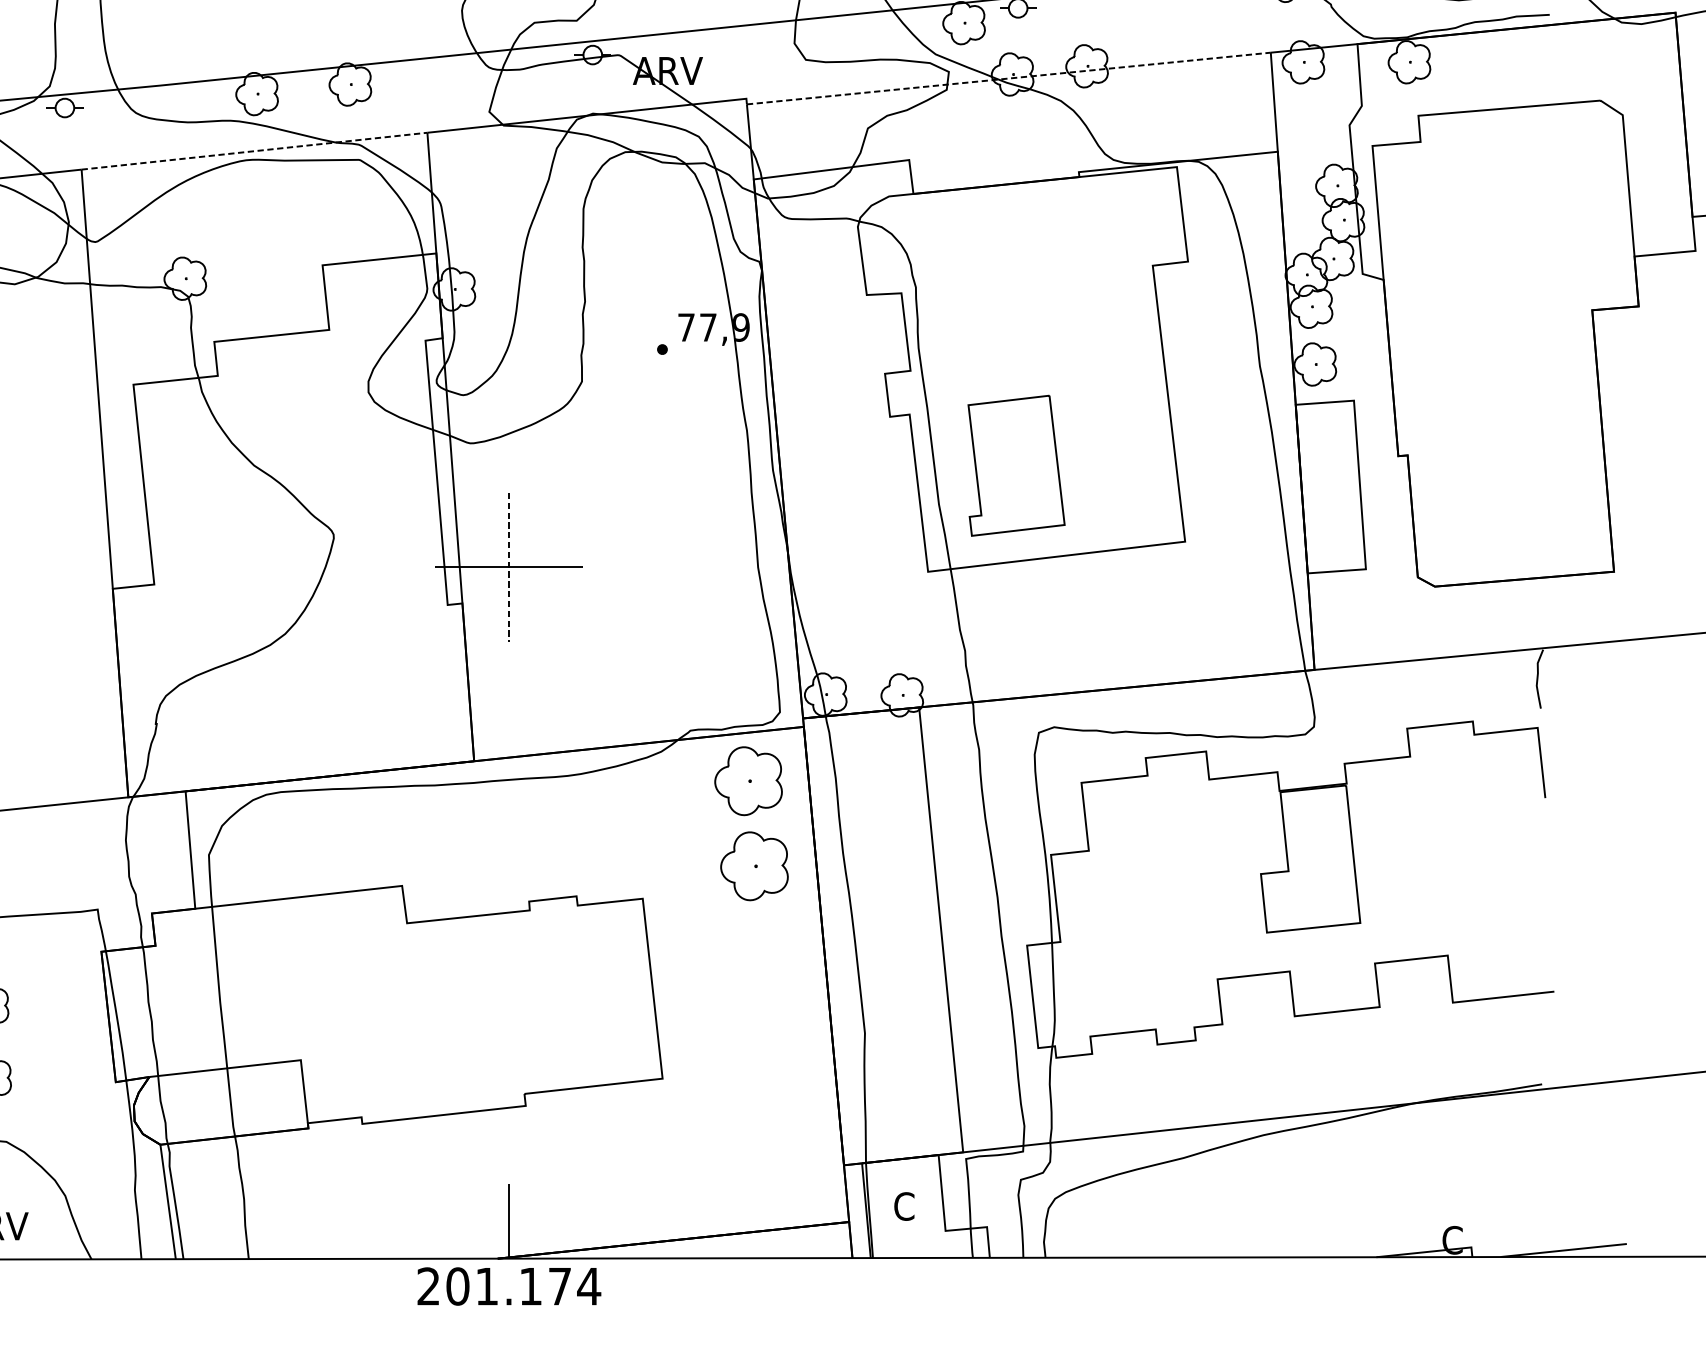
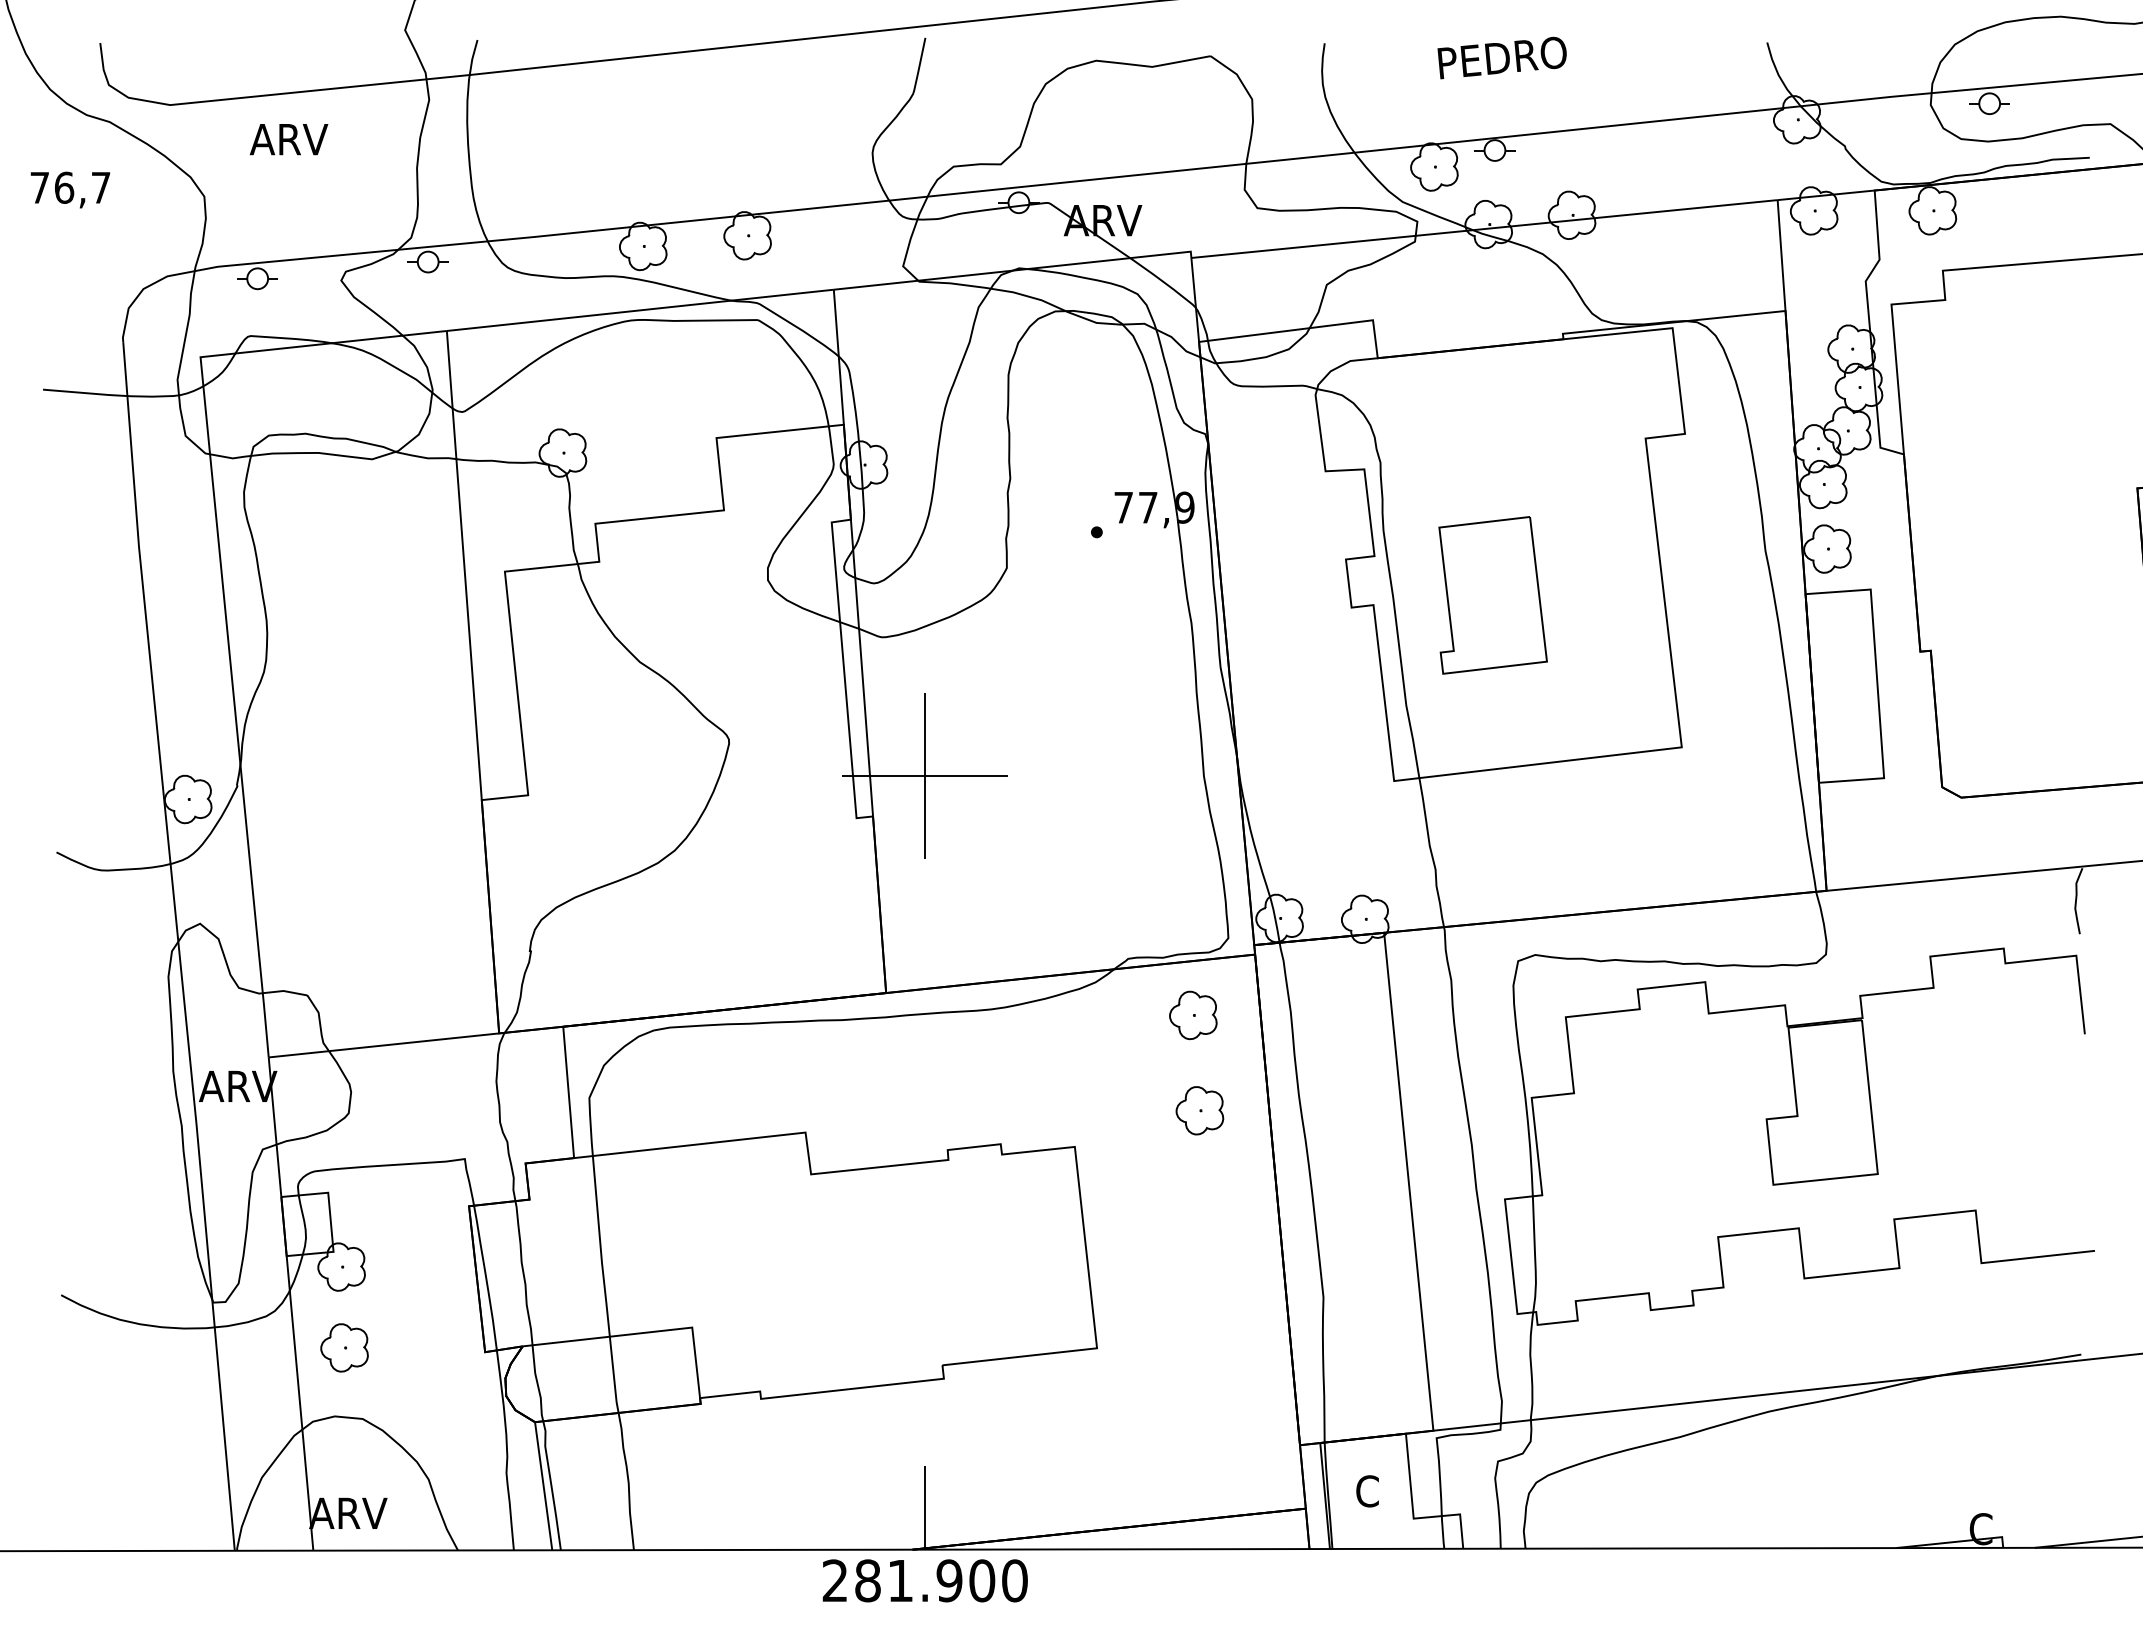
line: (1008, 78) -> (1484, 229), dashed -> solid
line: (254, 151) -> (640, 310), dashed -> solid
part: (1015, 465) -> (1492, 595), moved
line: (509, 567) -> (925, 776), dashed -> solid
part: (748, 781) -> (1193, 1015), size x0.62
part: (754, 866) -> (1199, 1110), size x0.62
text: (523, 1286) -> (941, 1580), 201.174 -> 281.900

